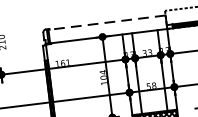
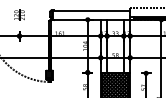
line: (106, 22) -> (91, 10), dashed -> solid

